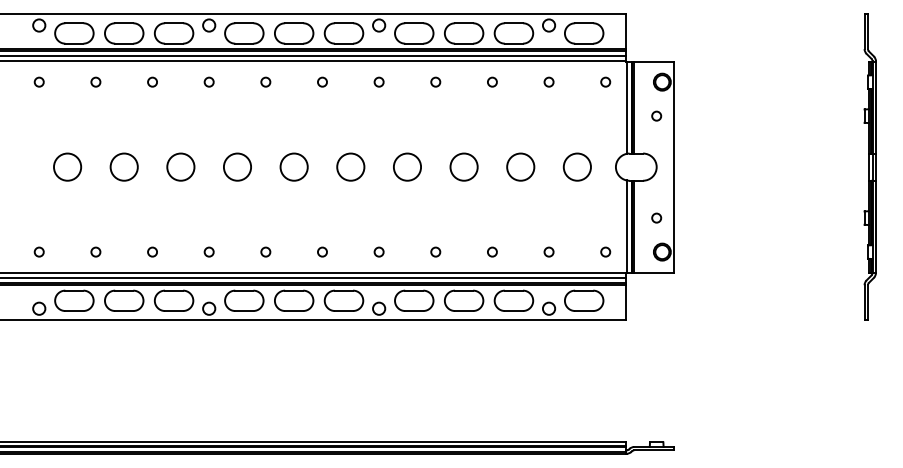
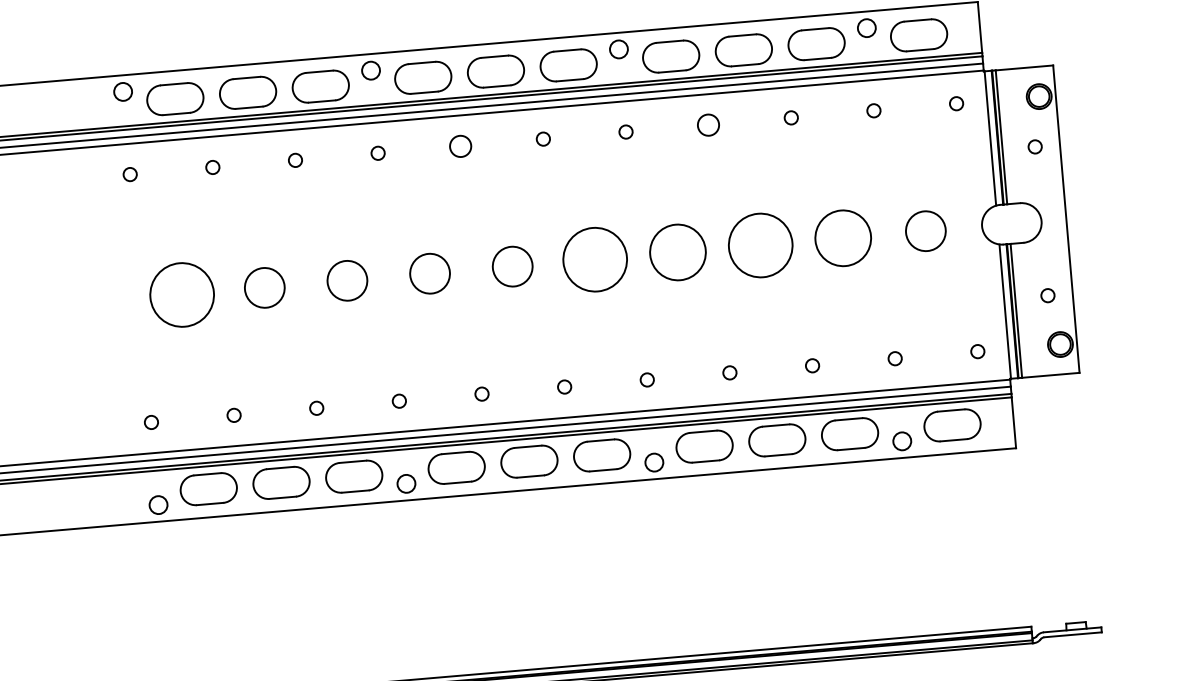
circle: (265, 81) -> (460, 145), size x1.6
circle: (435, 81) -> (708, 124), size x1.6
circle: (67, 166) -> (181, 294), size x1.6
circle: (350, 166) -> (594, 258), size x1.6
circle: (407, 166) -> (677, 251), size x1.4
circle: (463, 166) -> (759, 244), size x1.6
circle: (520, 166) -> (842, 237), size x1.4

